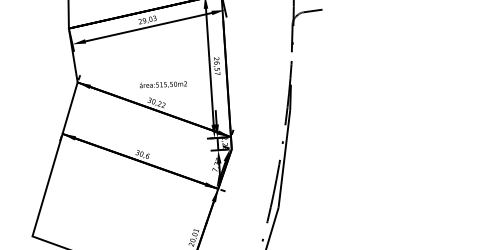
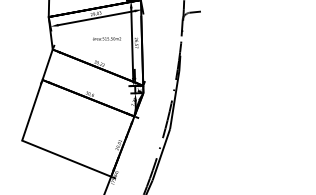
text: (162, 84) -> (106, 38), moved

